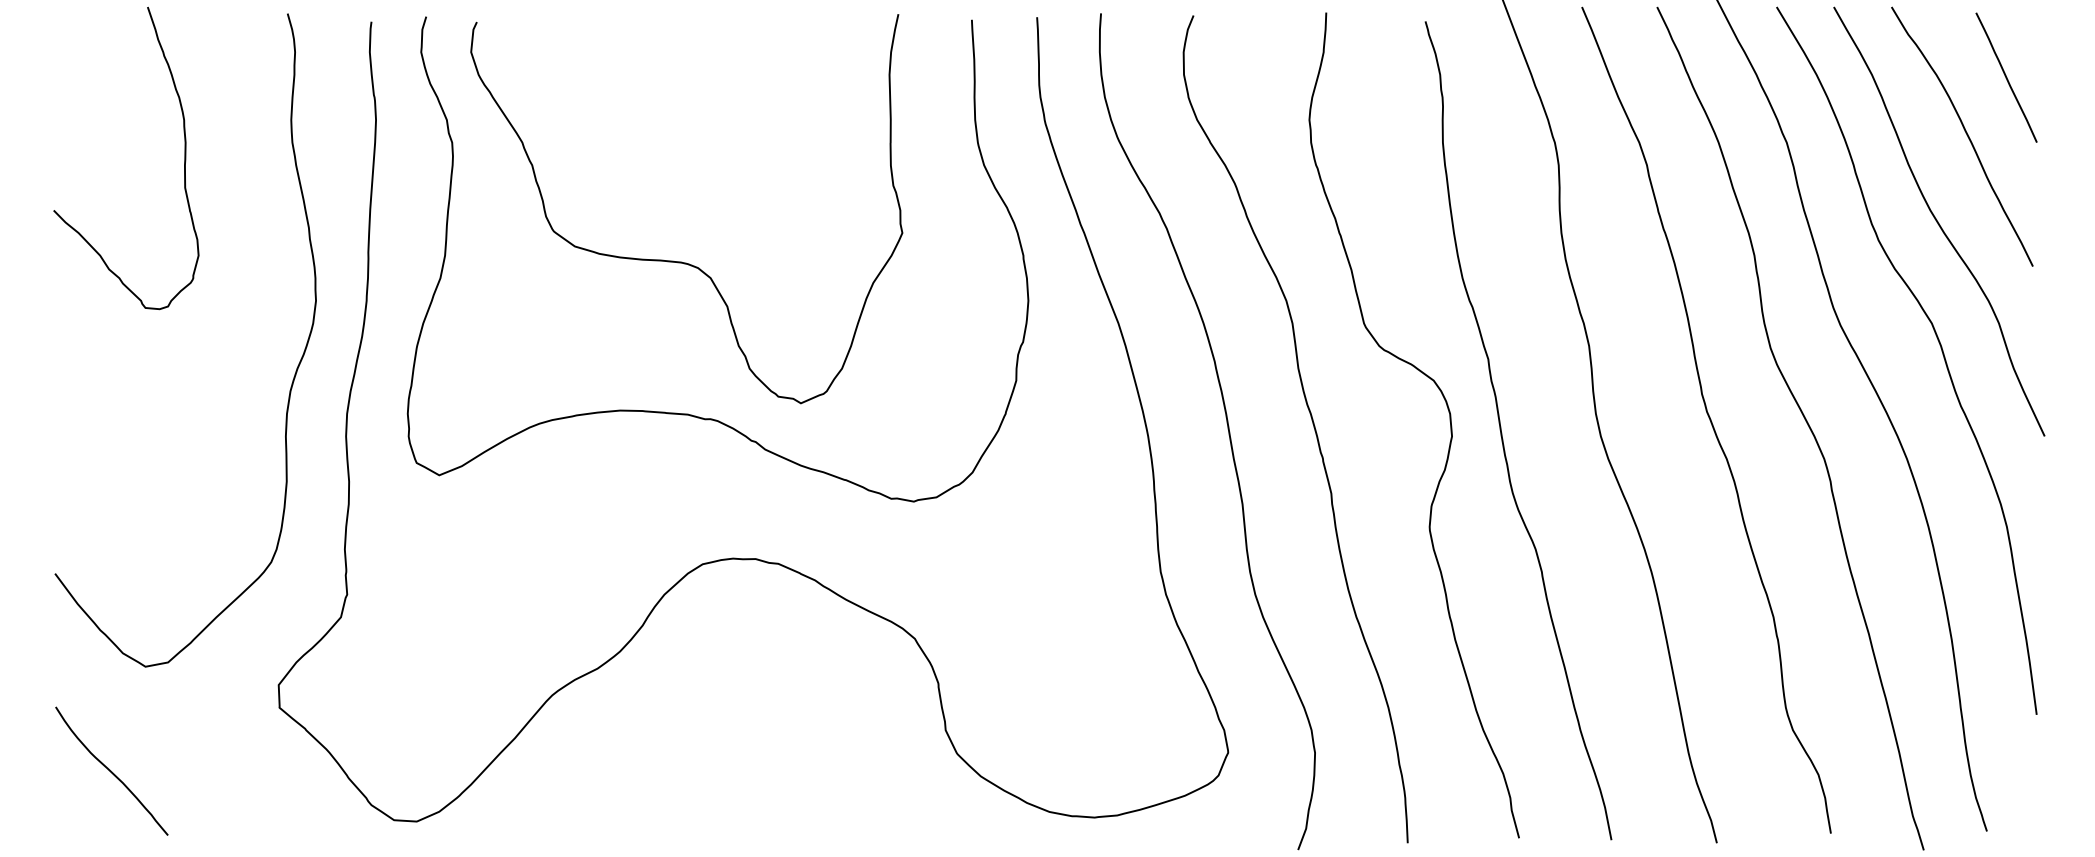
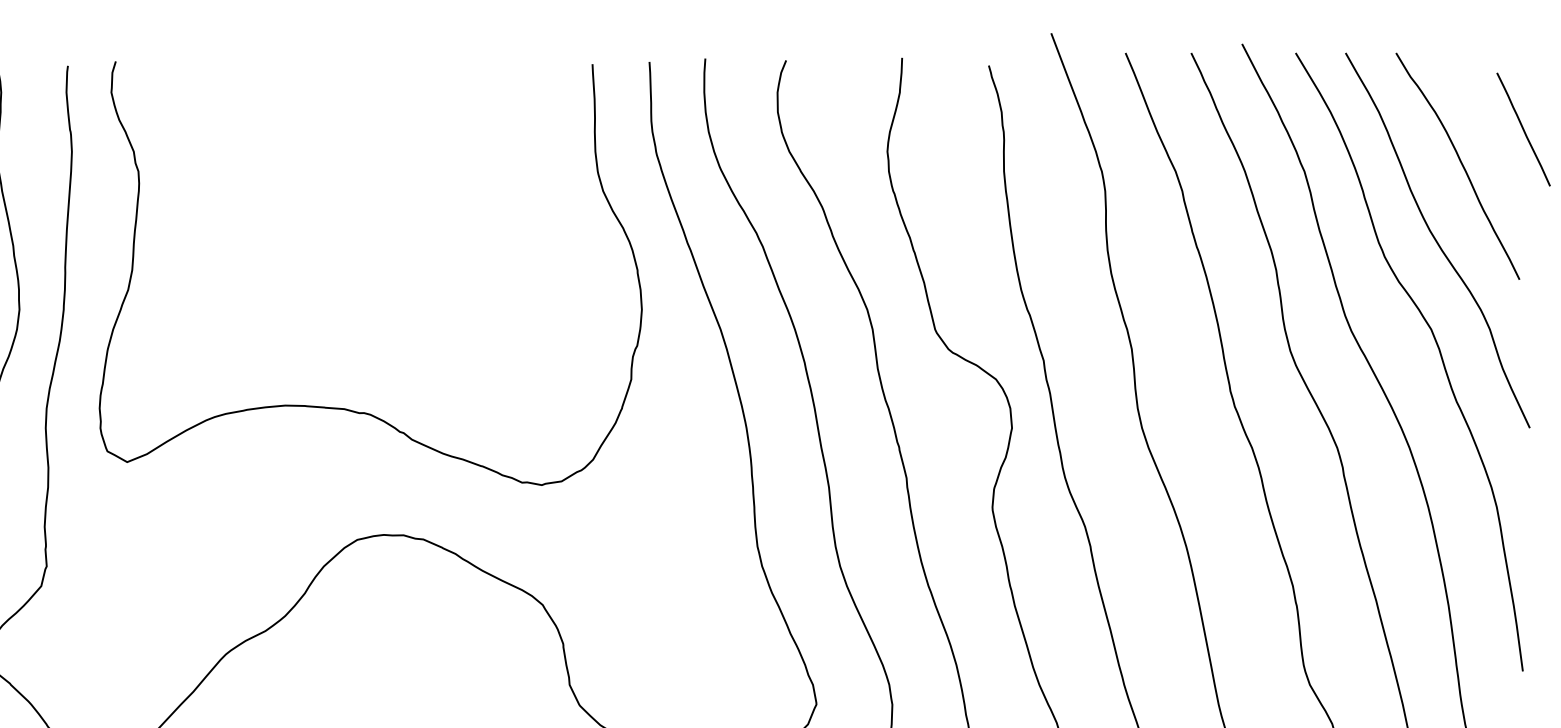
line: (2006, 77) -> (1523, 129), moved
curve: (681, 261) -> (338, 275), removed

